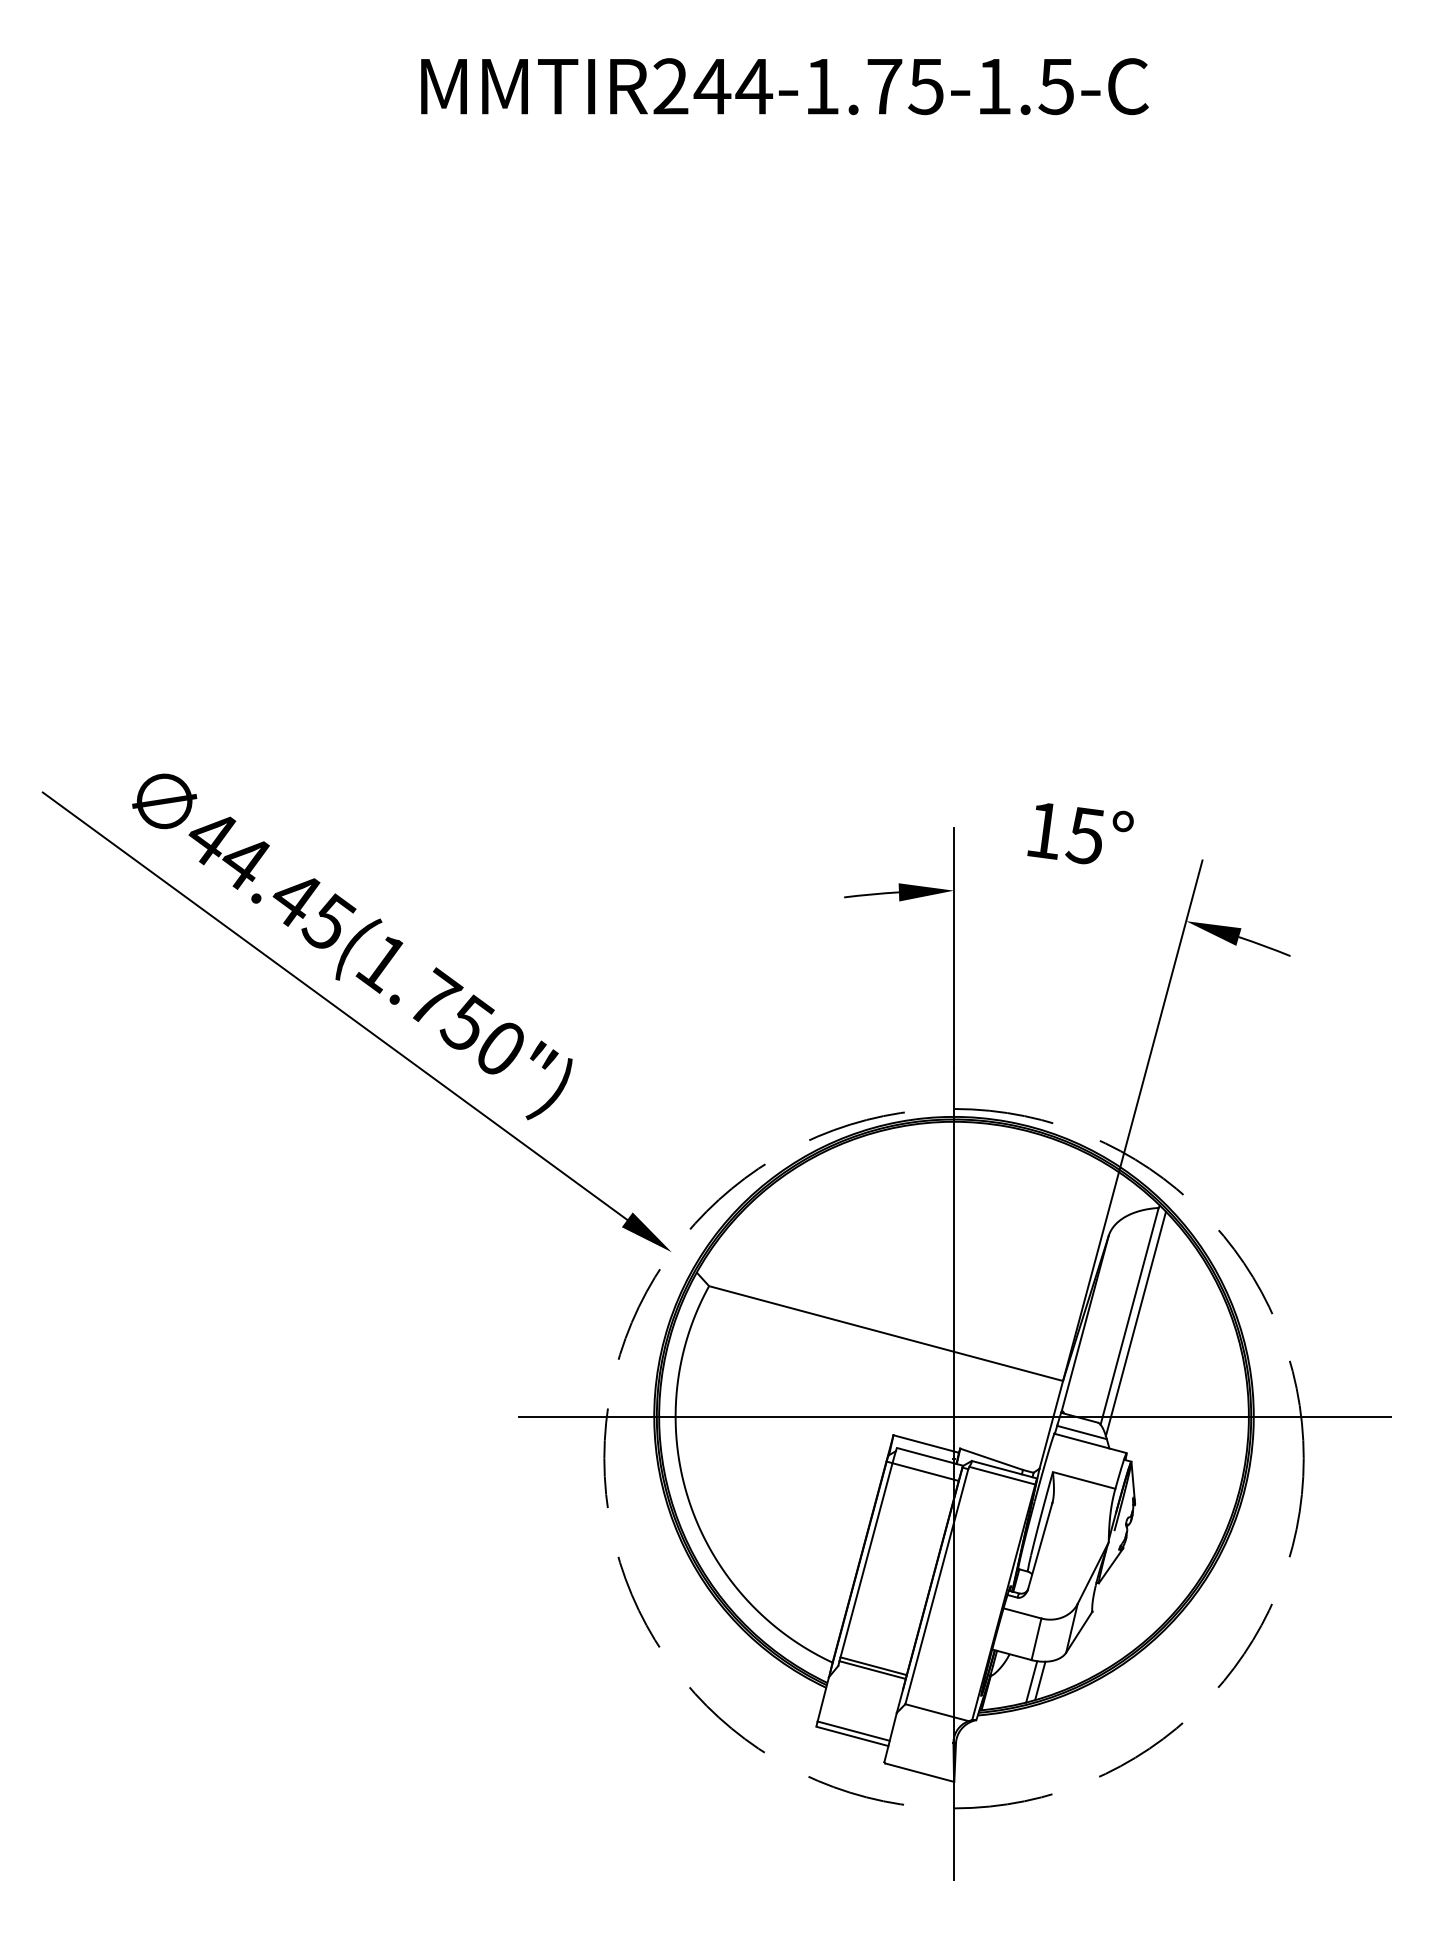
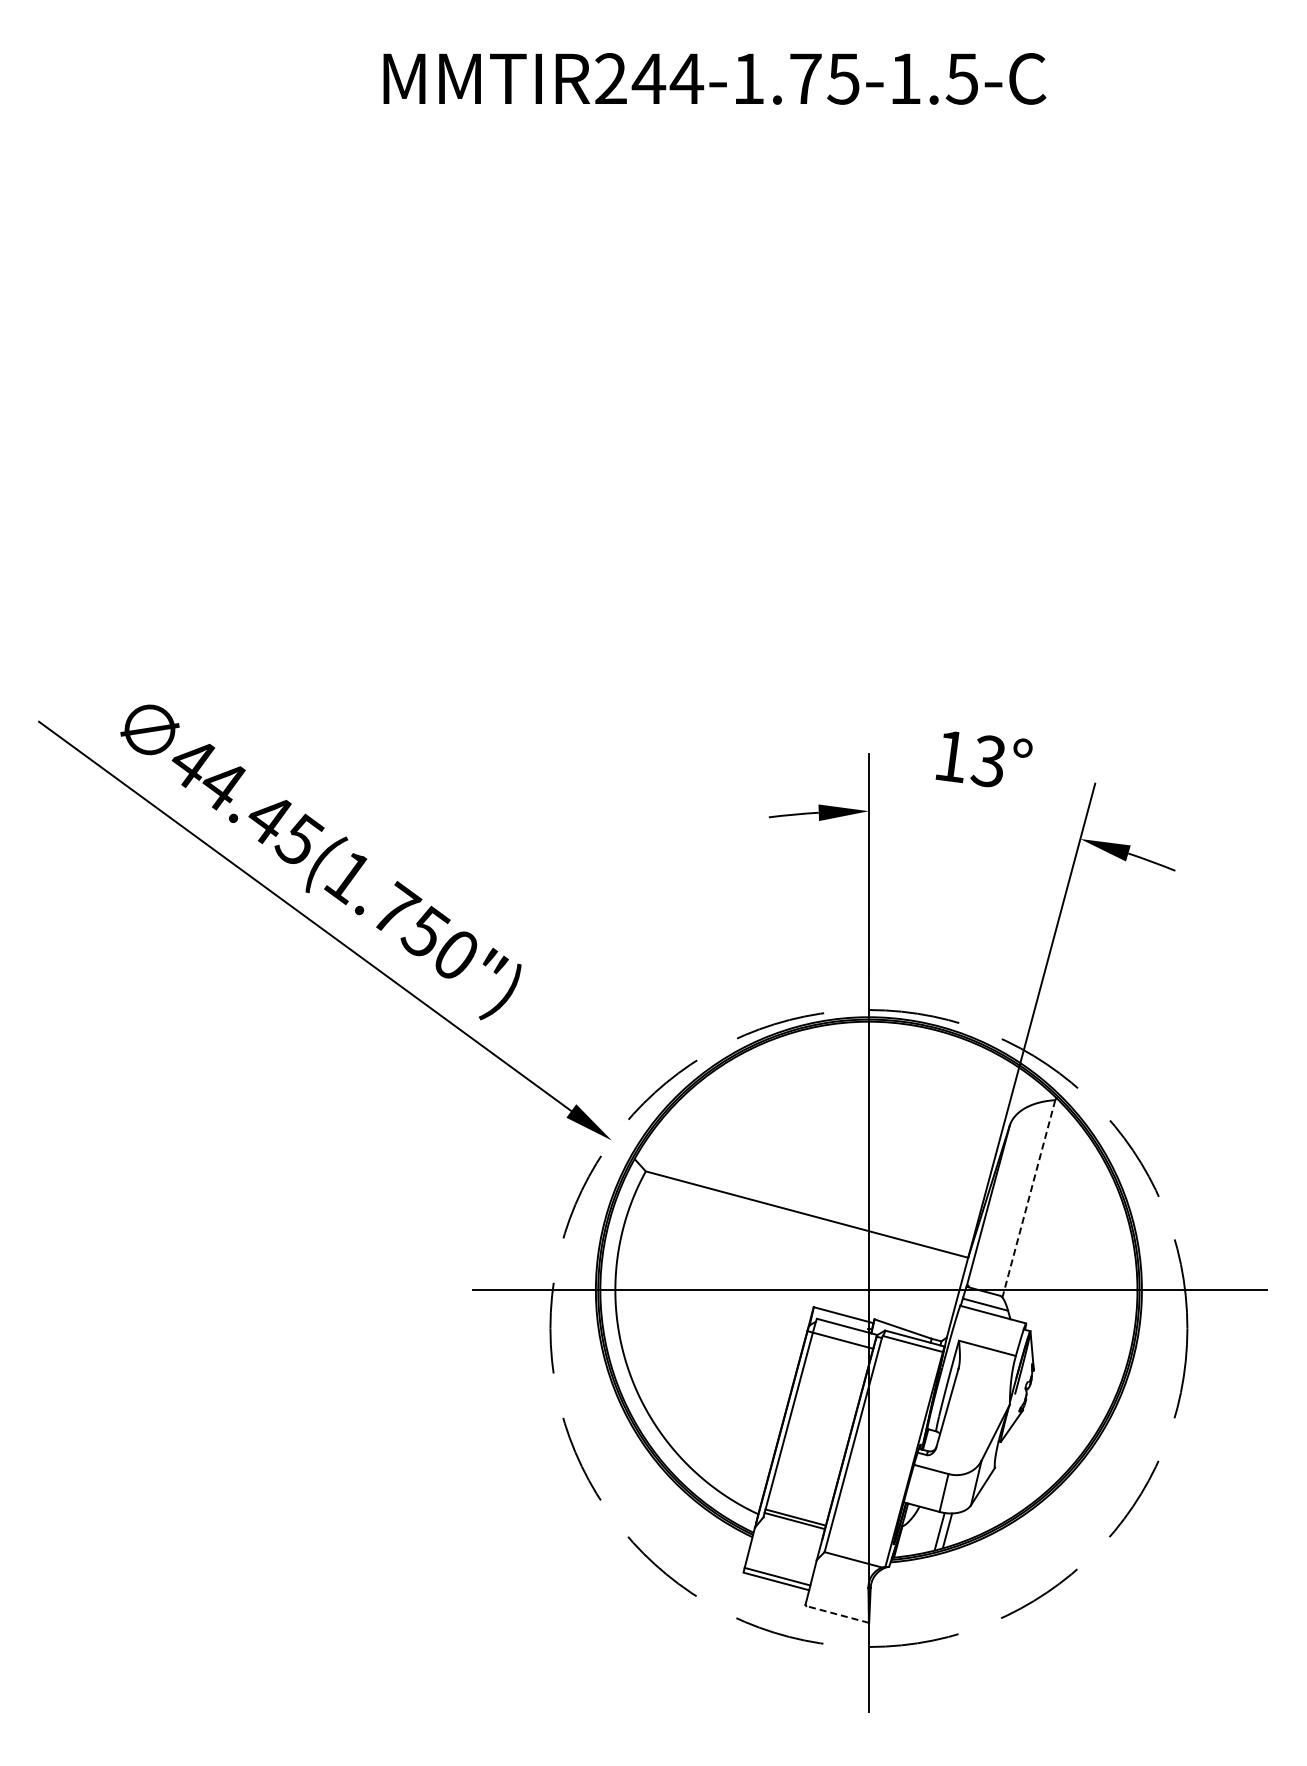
text: (1084, 836) -> (987, 761), 15° -> 13°
line: (1129, 1317) -> (1028, 1199), solid -> dashed
line: (1135, 1323) -> (1034, 1205), removed
line: (919, 1772) -> (837, 1614), solid -> dashed

